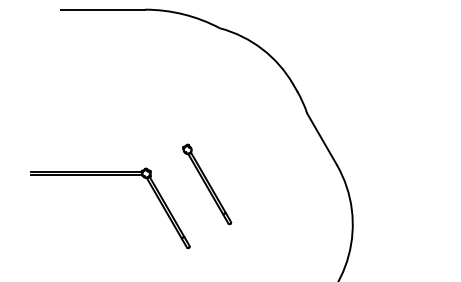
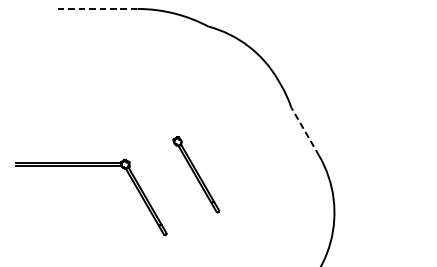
line: (103, 9) -> (98, 8), solid -> dashed
line: (321, 138) -> (304, 131), solid -> dashed
part: (110, 175) -> (91, 166), moved

